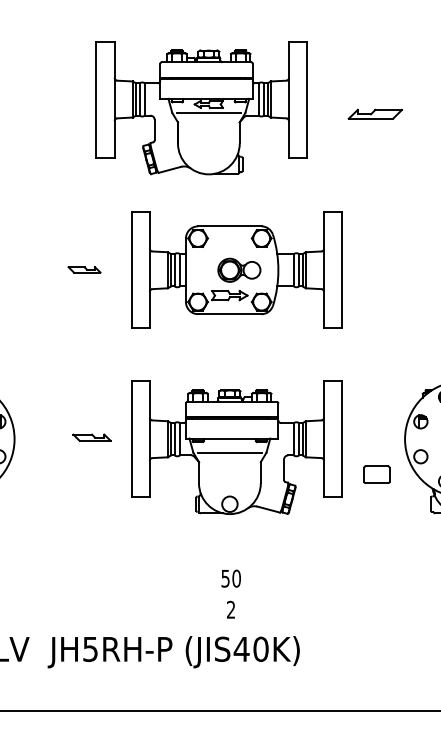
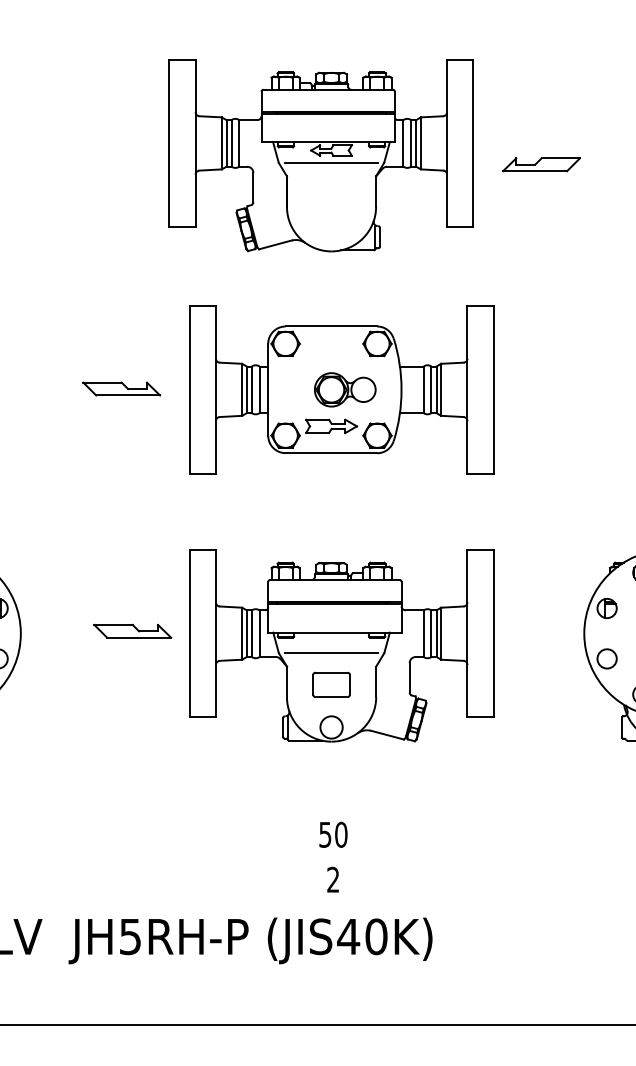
part: (201, 108) -> (320, 156), moved
part: (84, 269) -> (121, 388), size x1.67
part: (91, 437) -> (131, 631), size x1.43
part: (376, 474) -> (330, 684), moved

